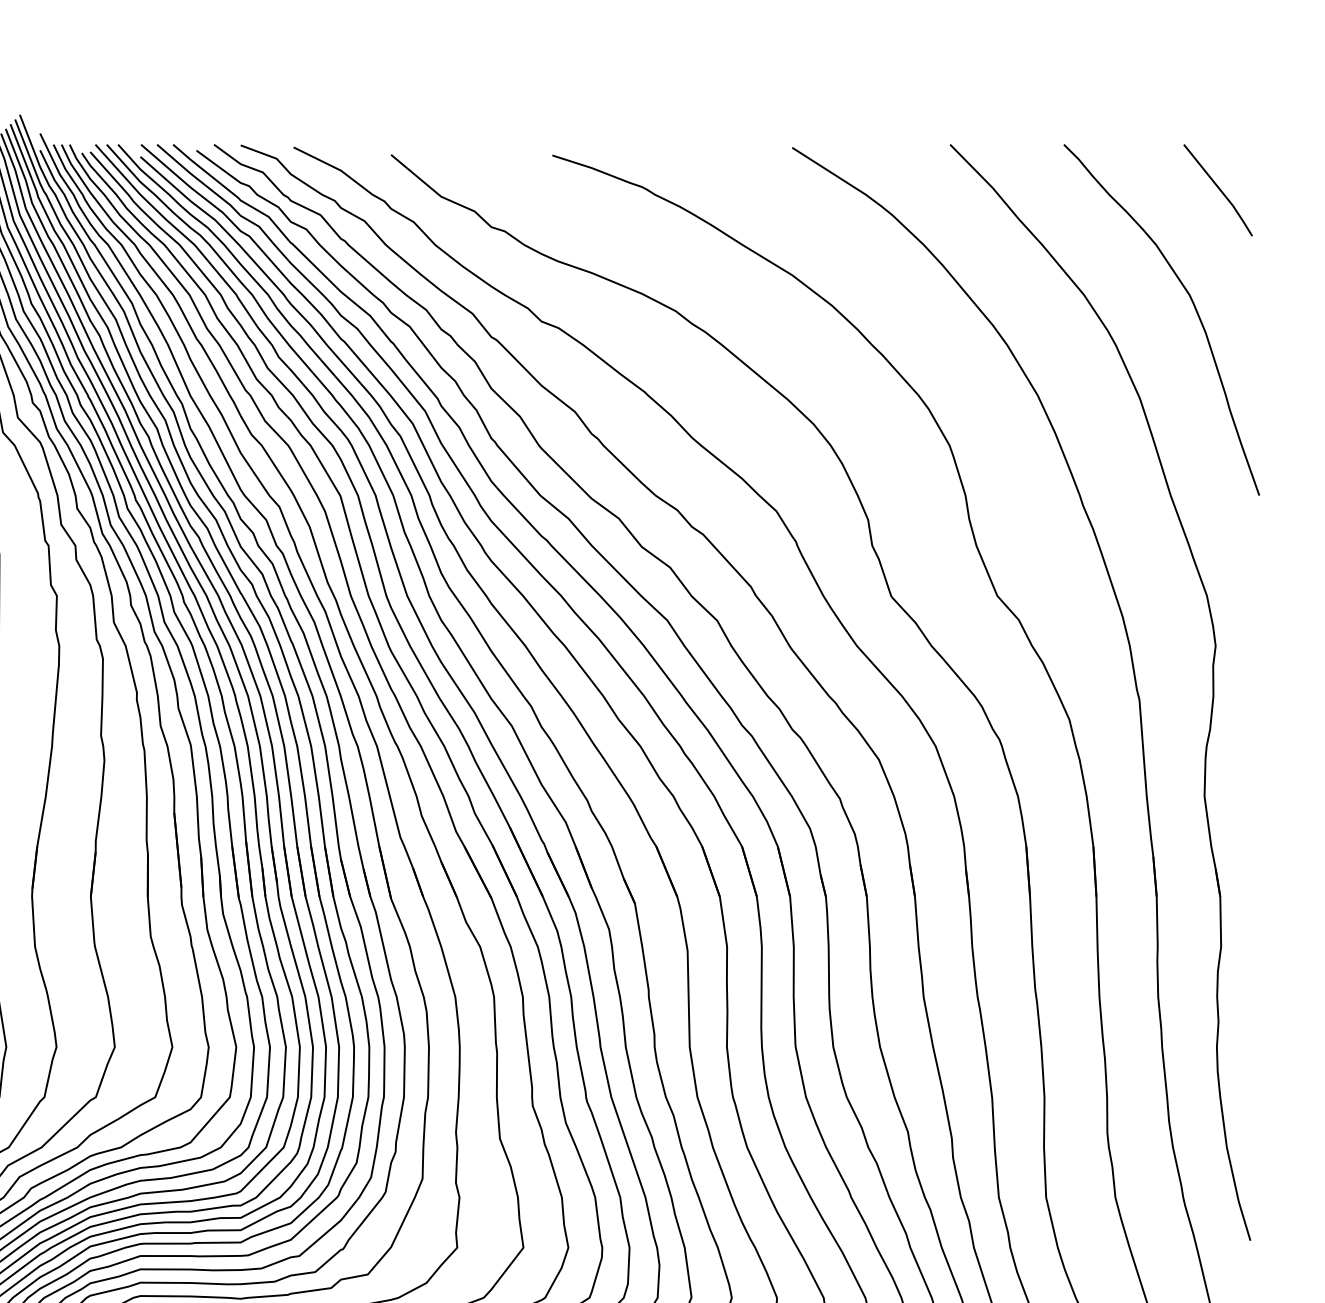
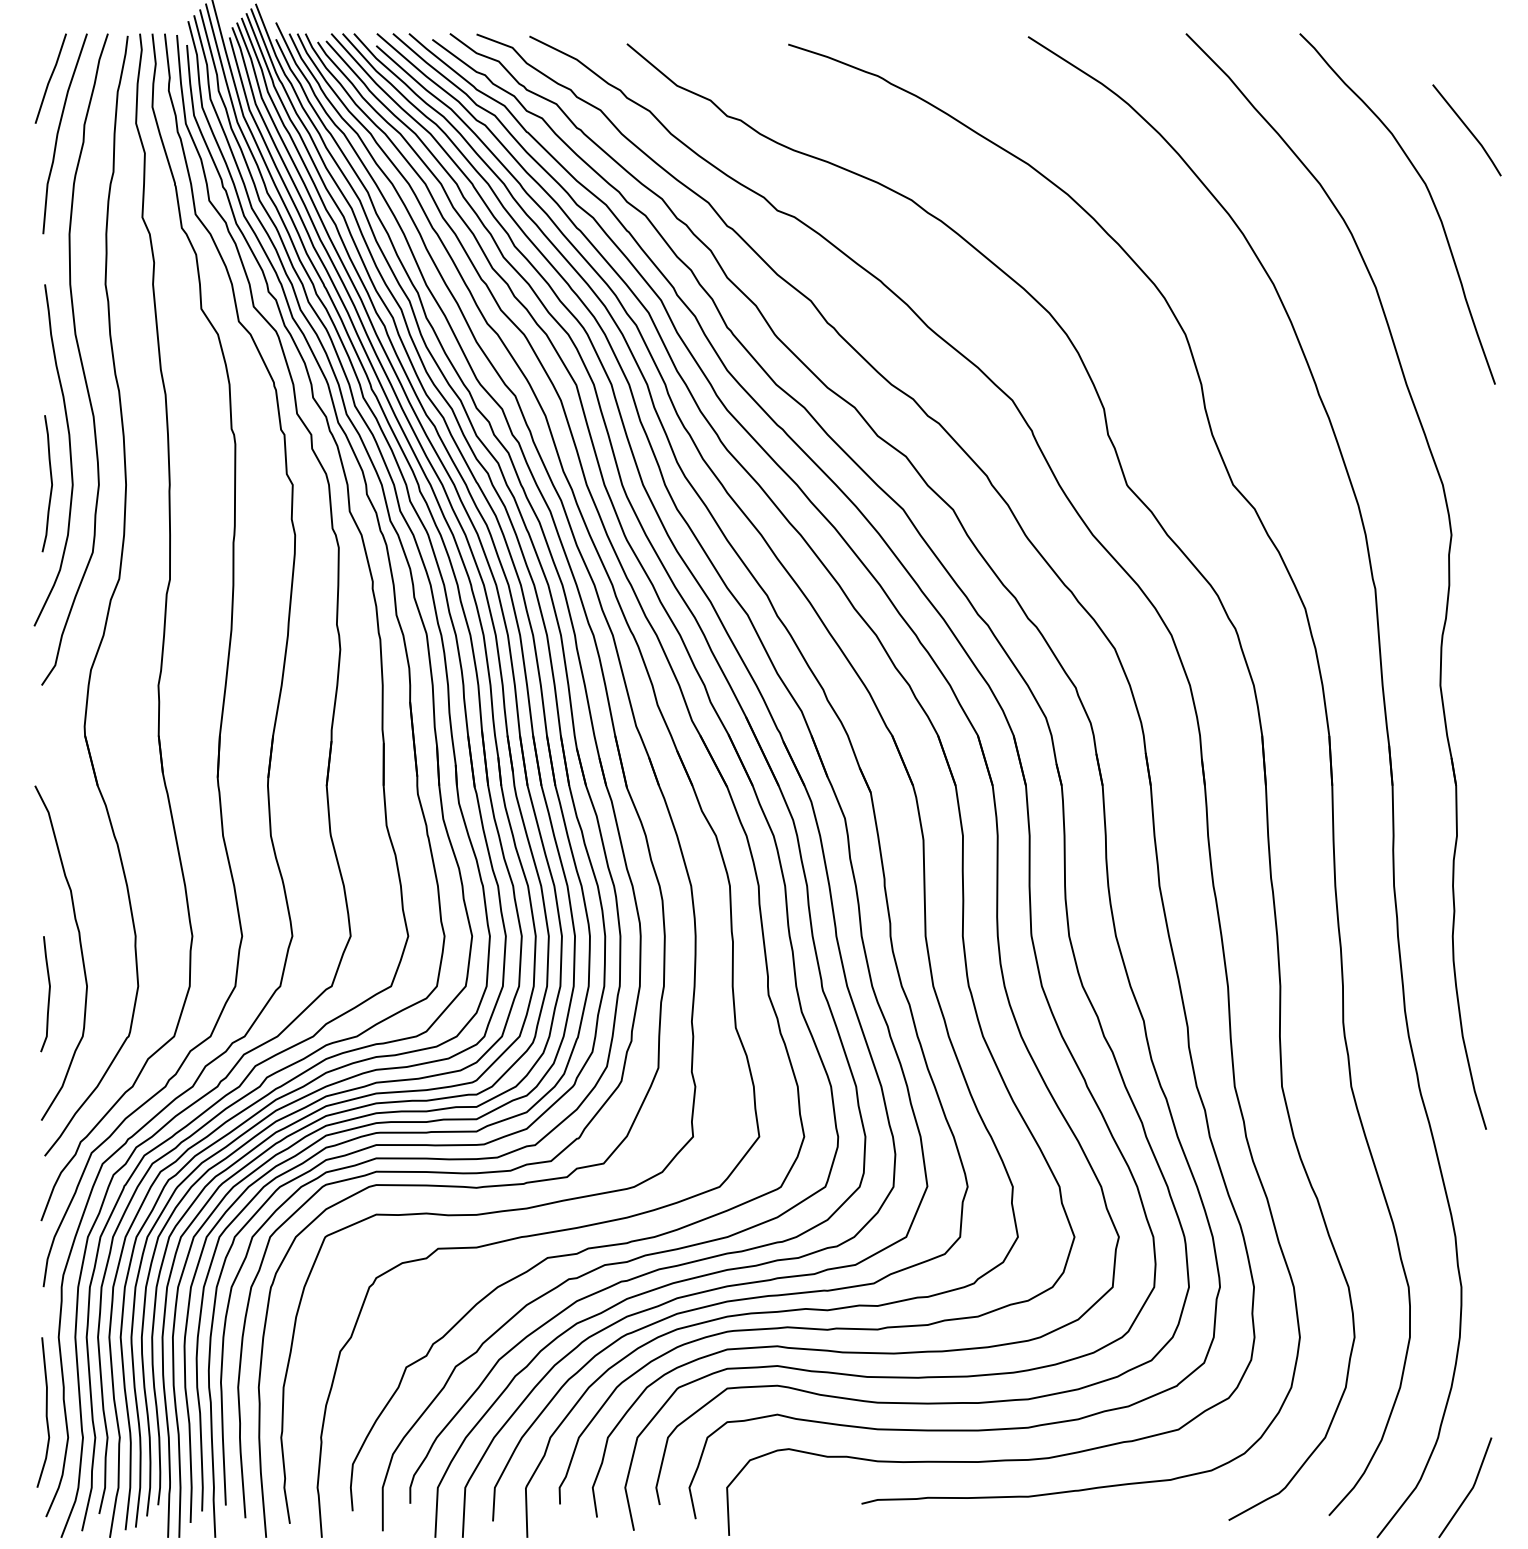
line: (1218, 189) -> (1467, 129), moved

